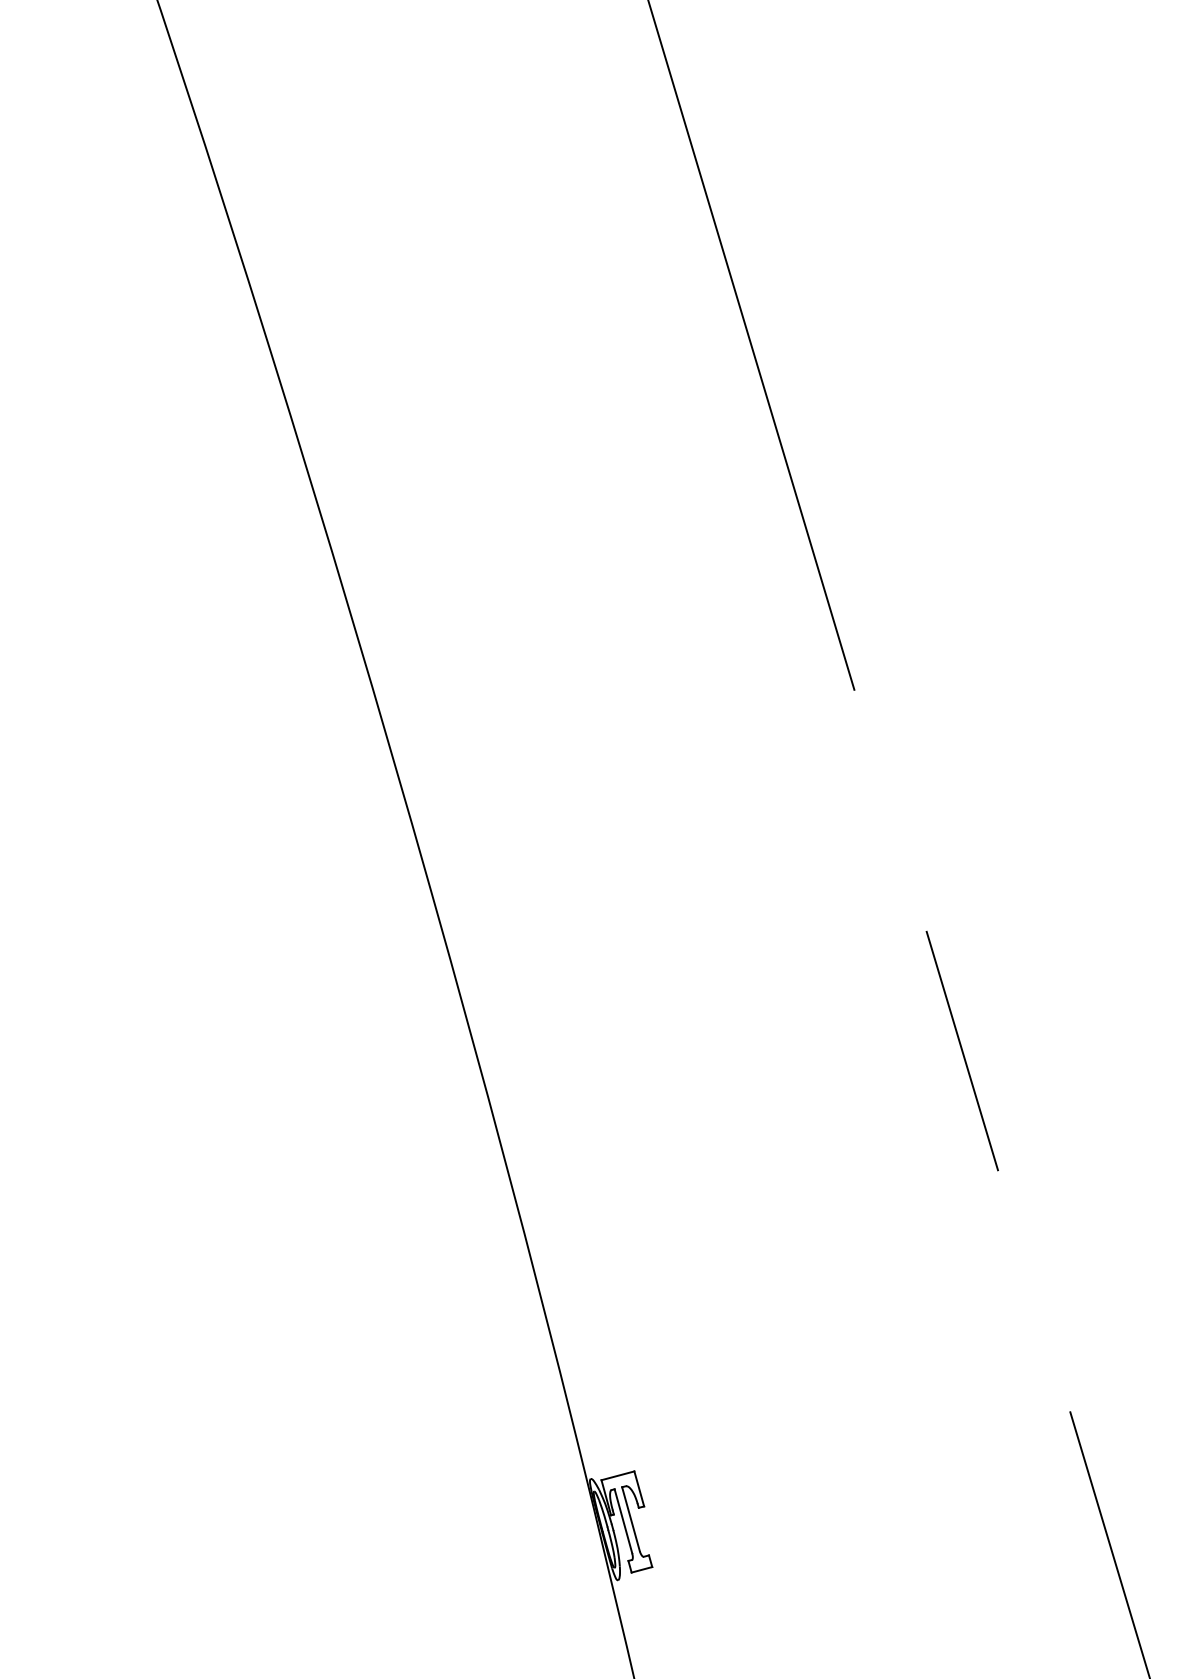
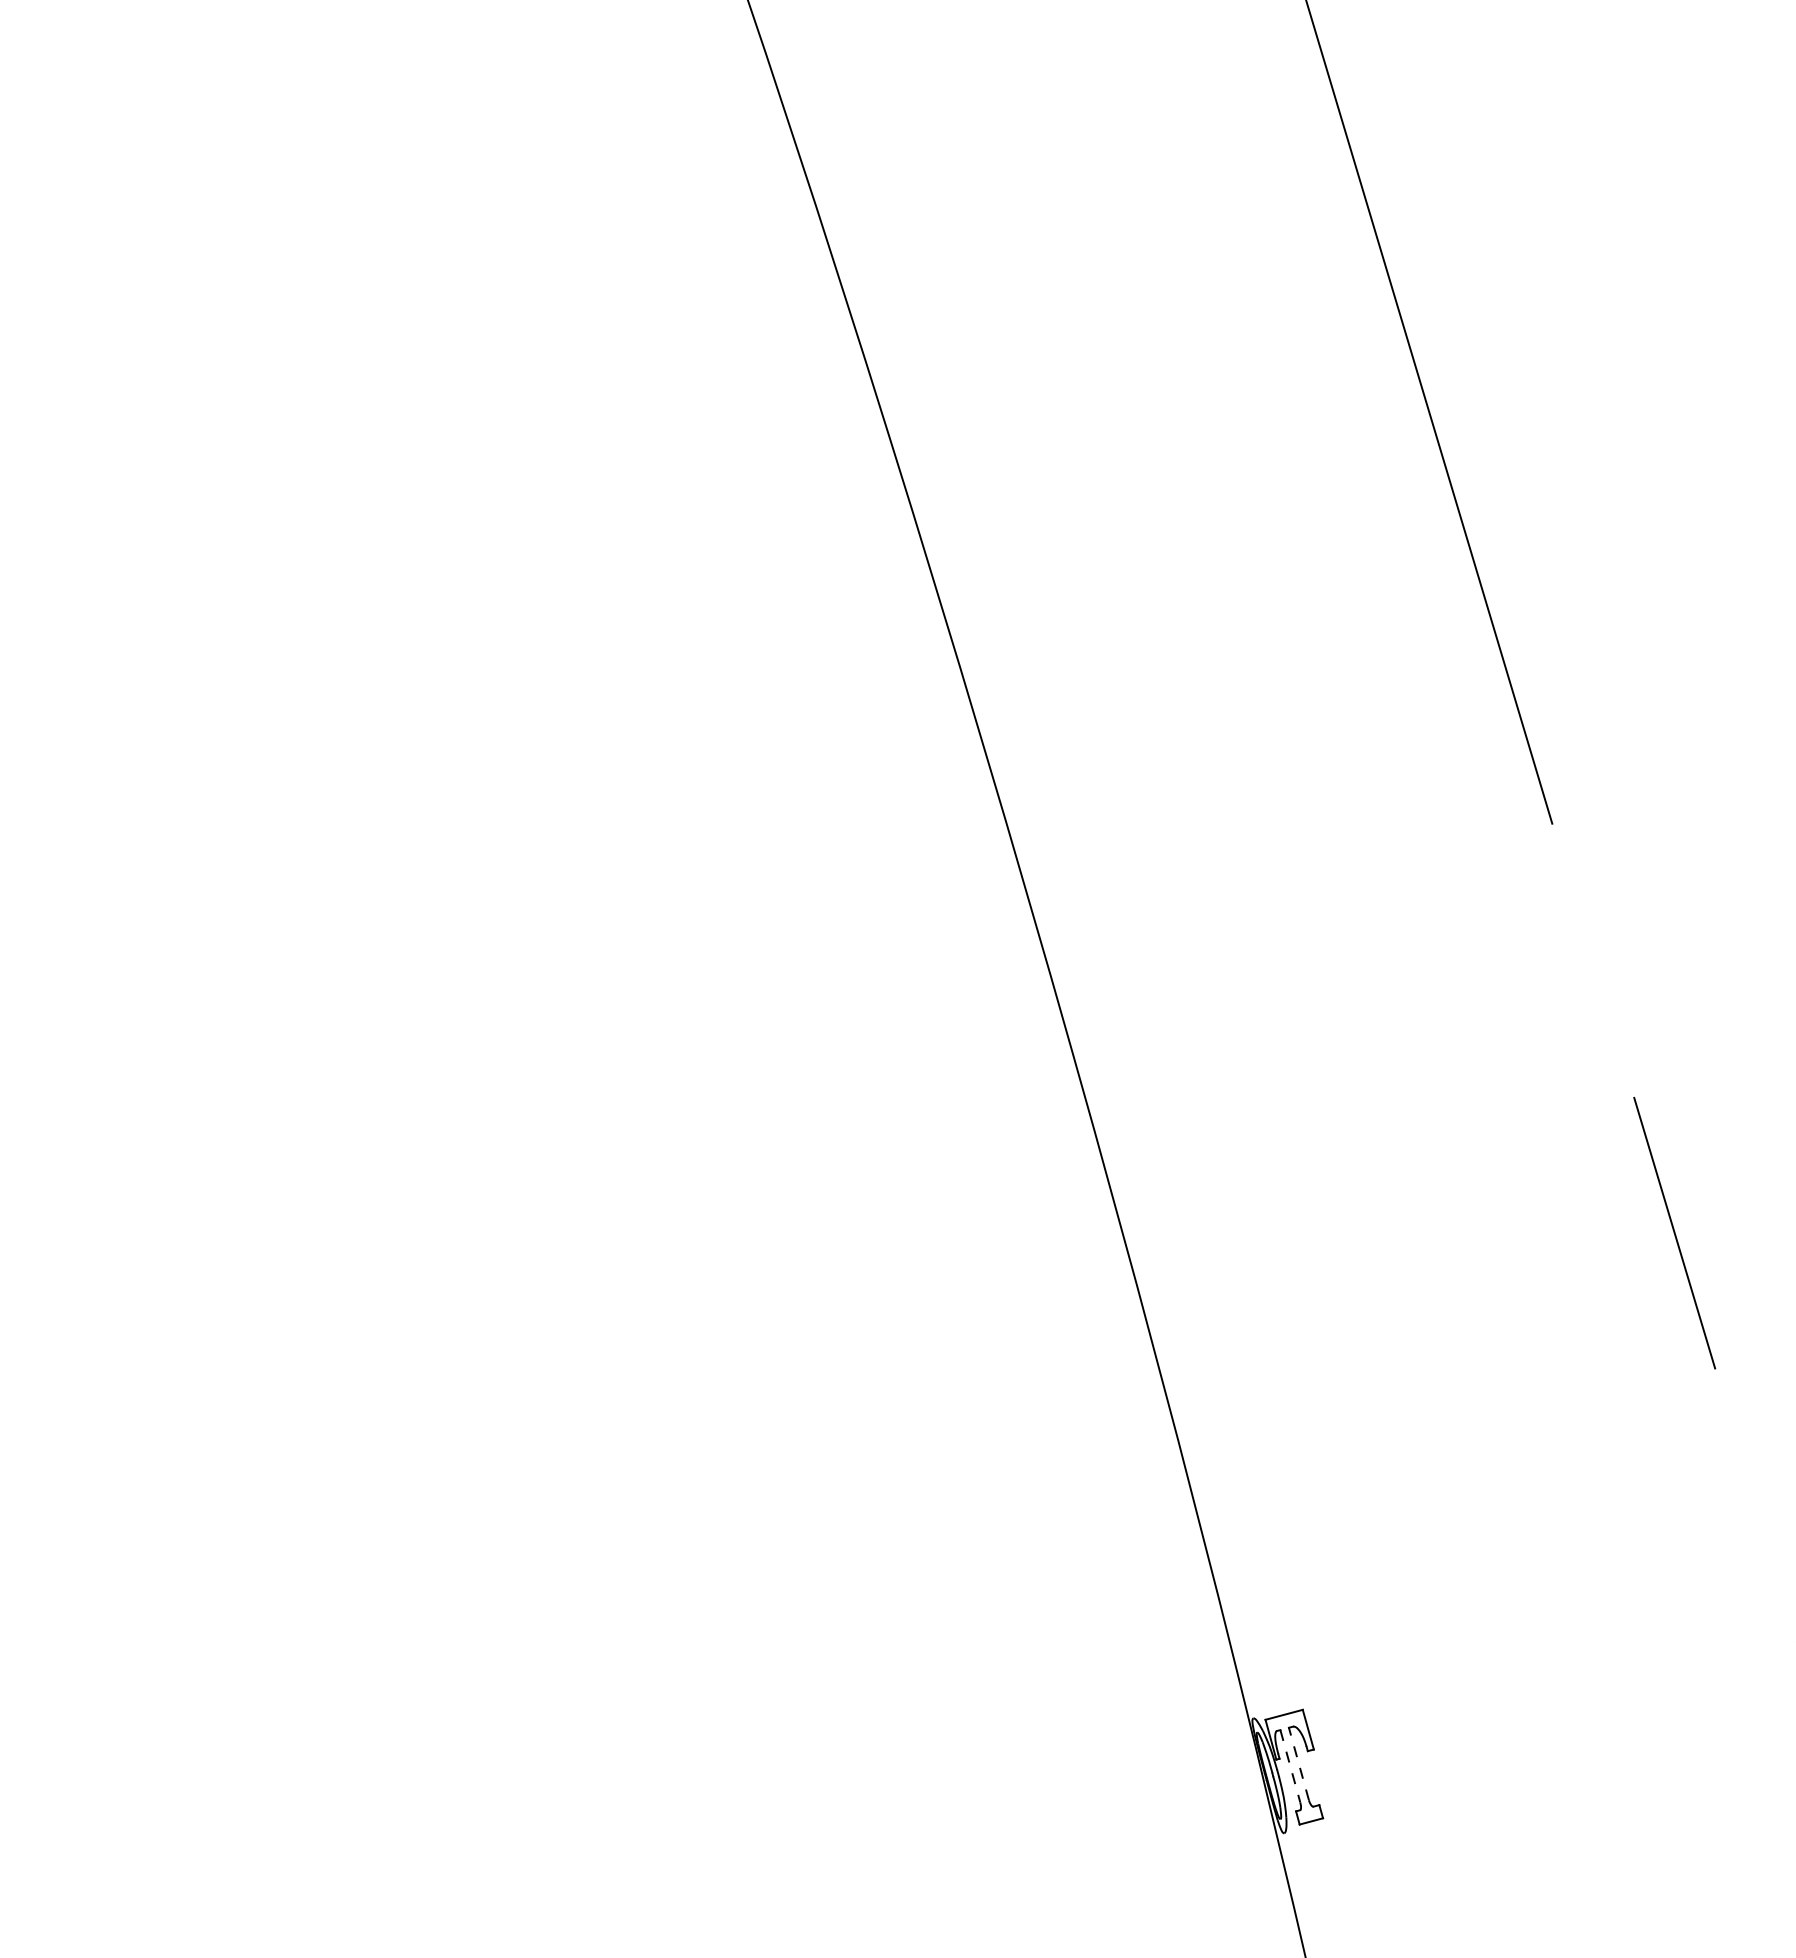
line: (630, 1519) -> (1298, 1764), solid -> dashed
line: (623, 1521) -> (1290, 1766), solid -> dashed

